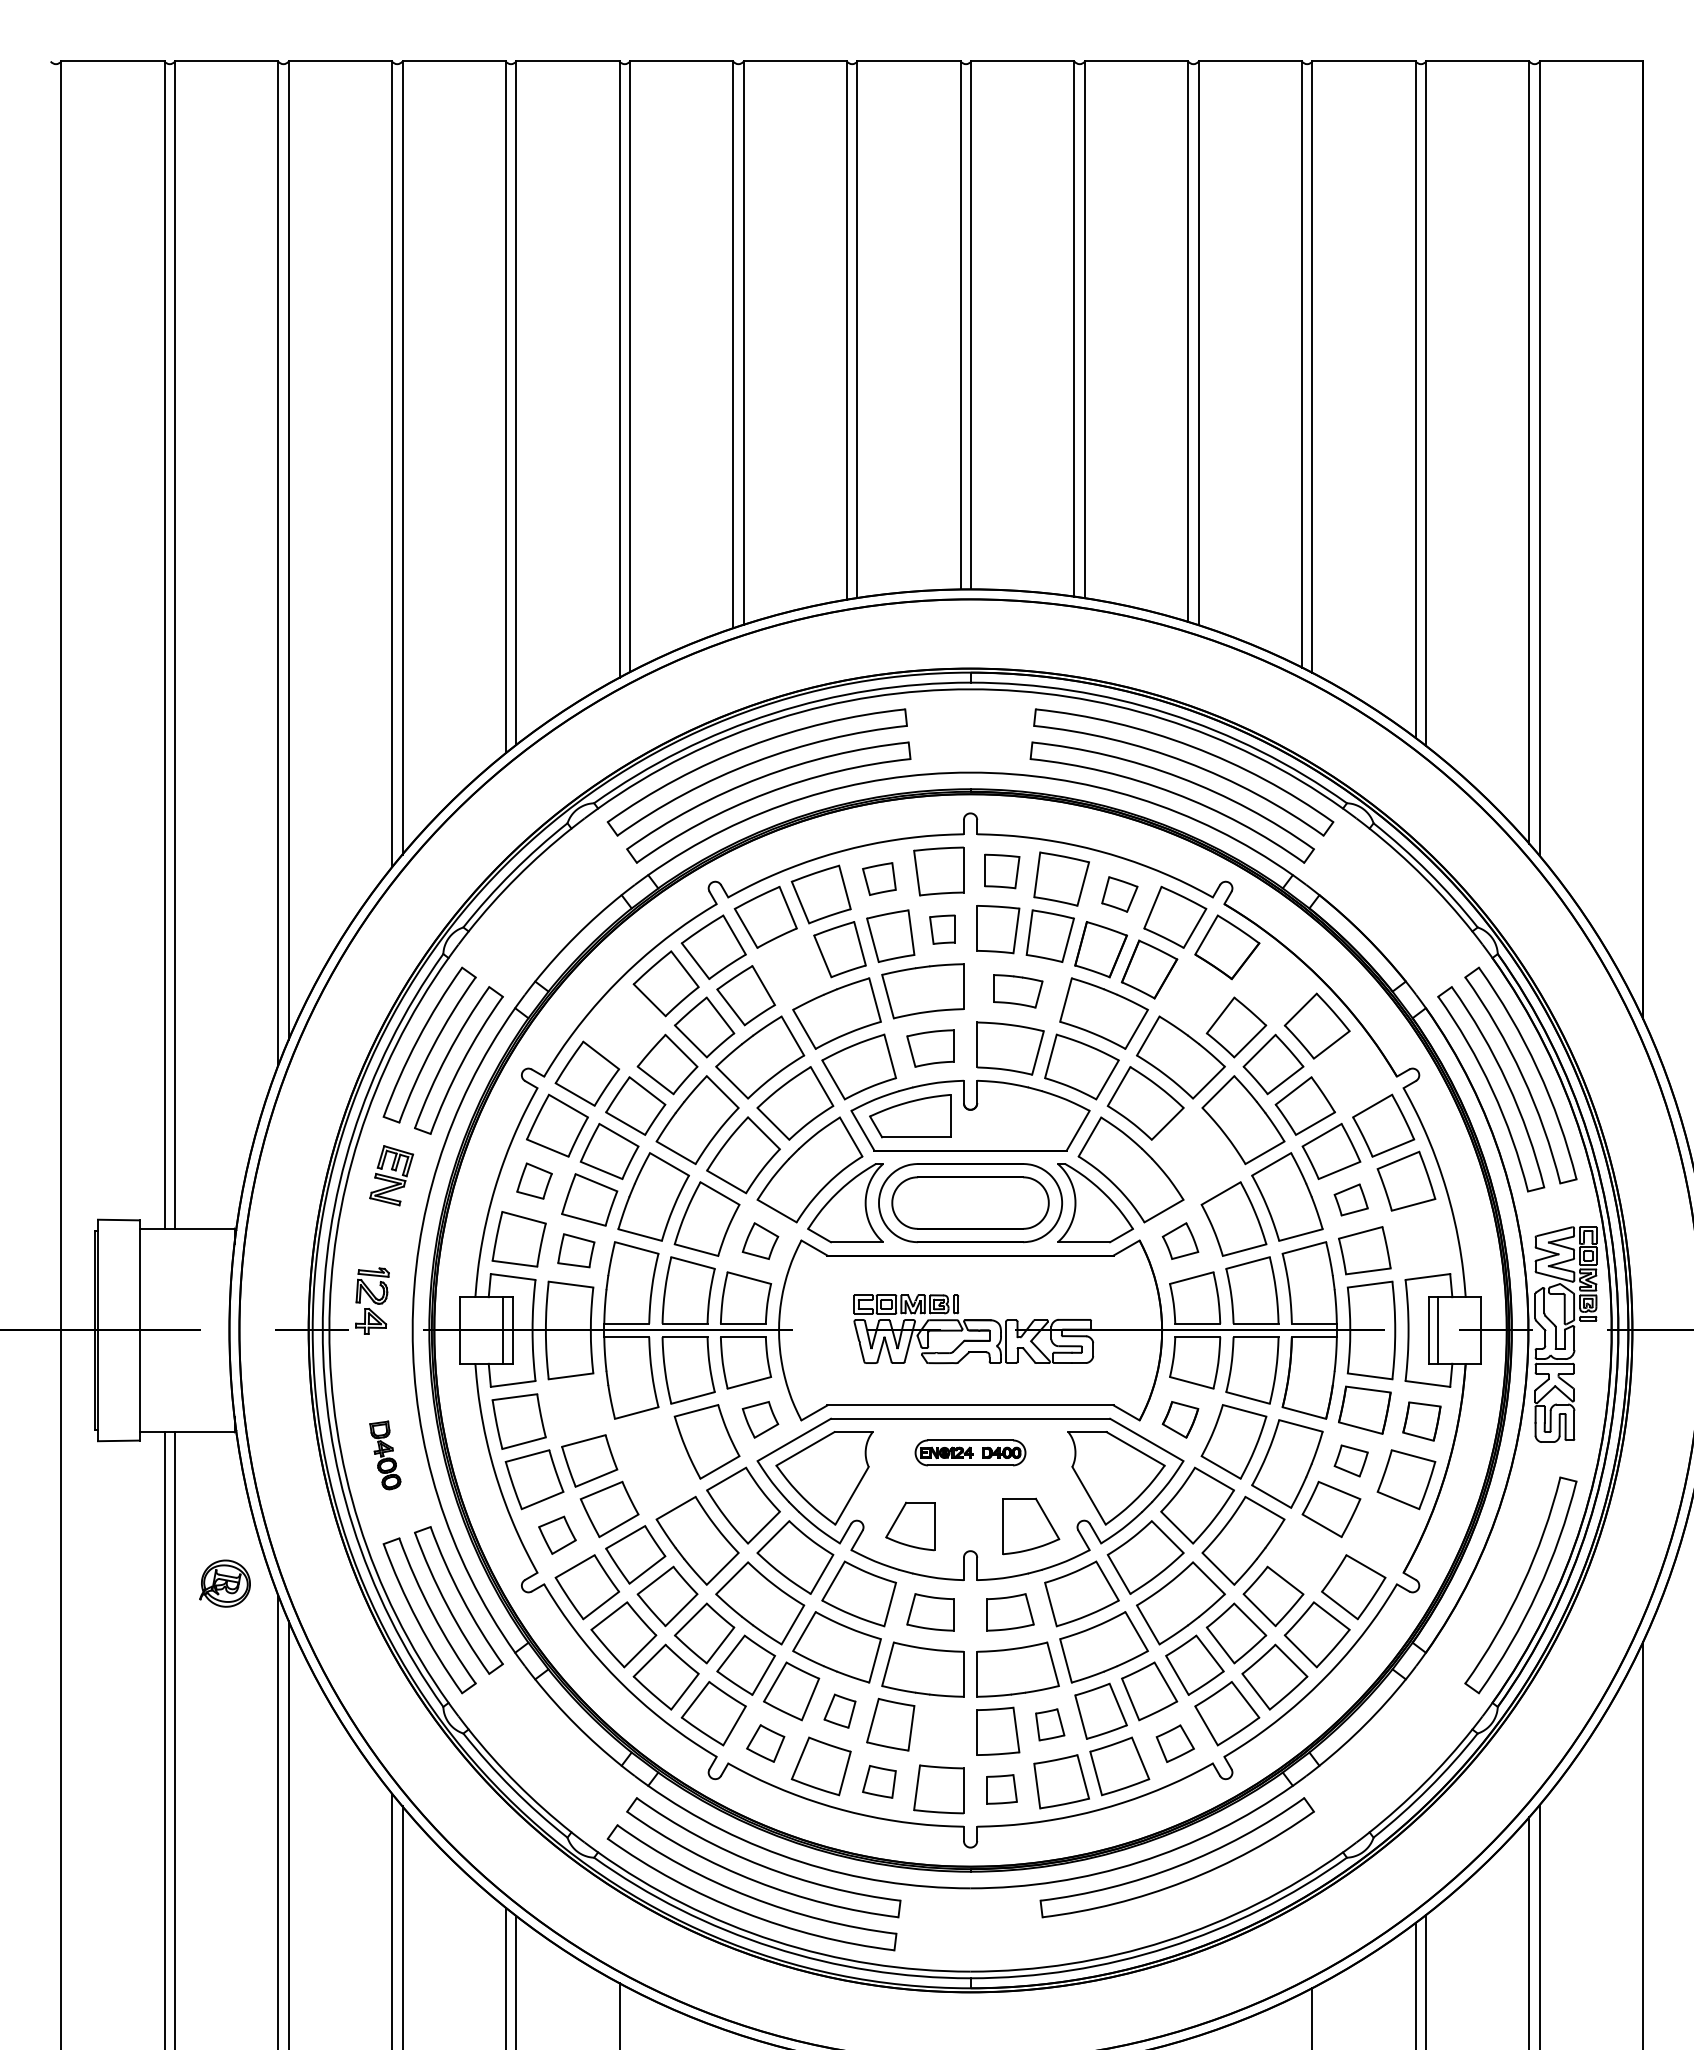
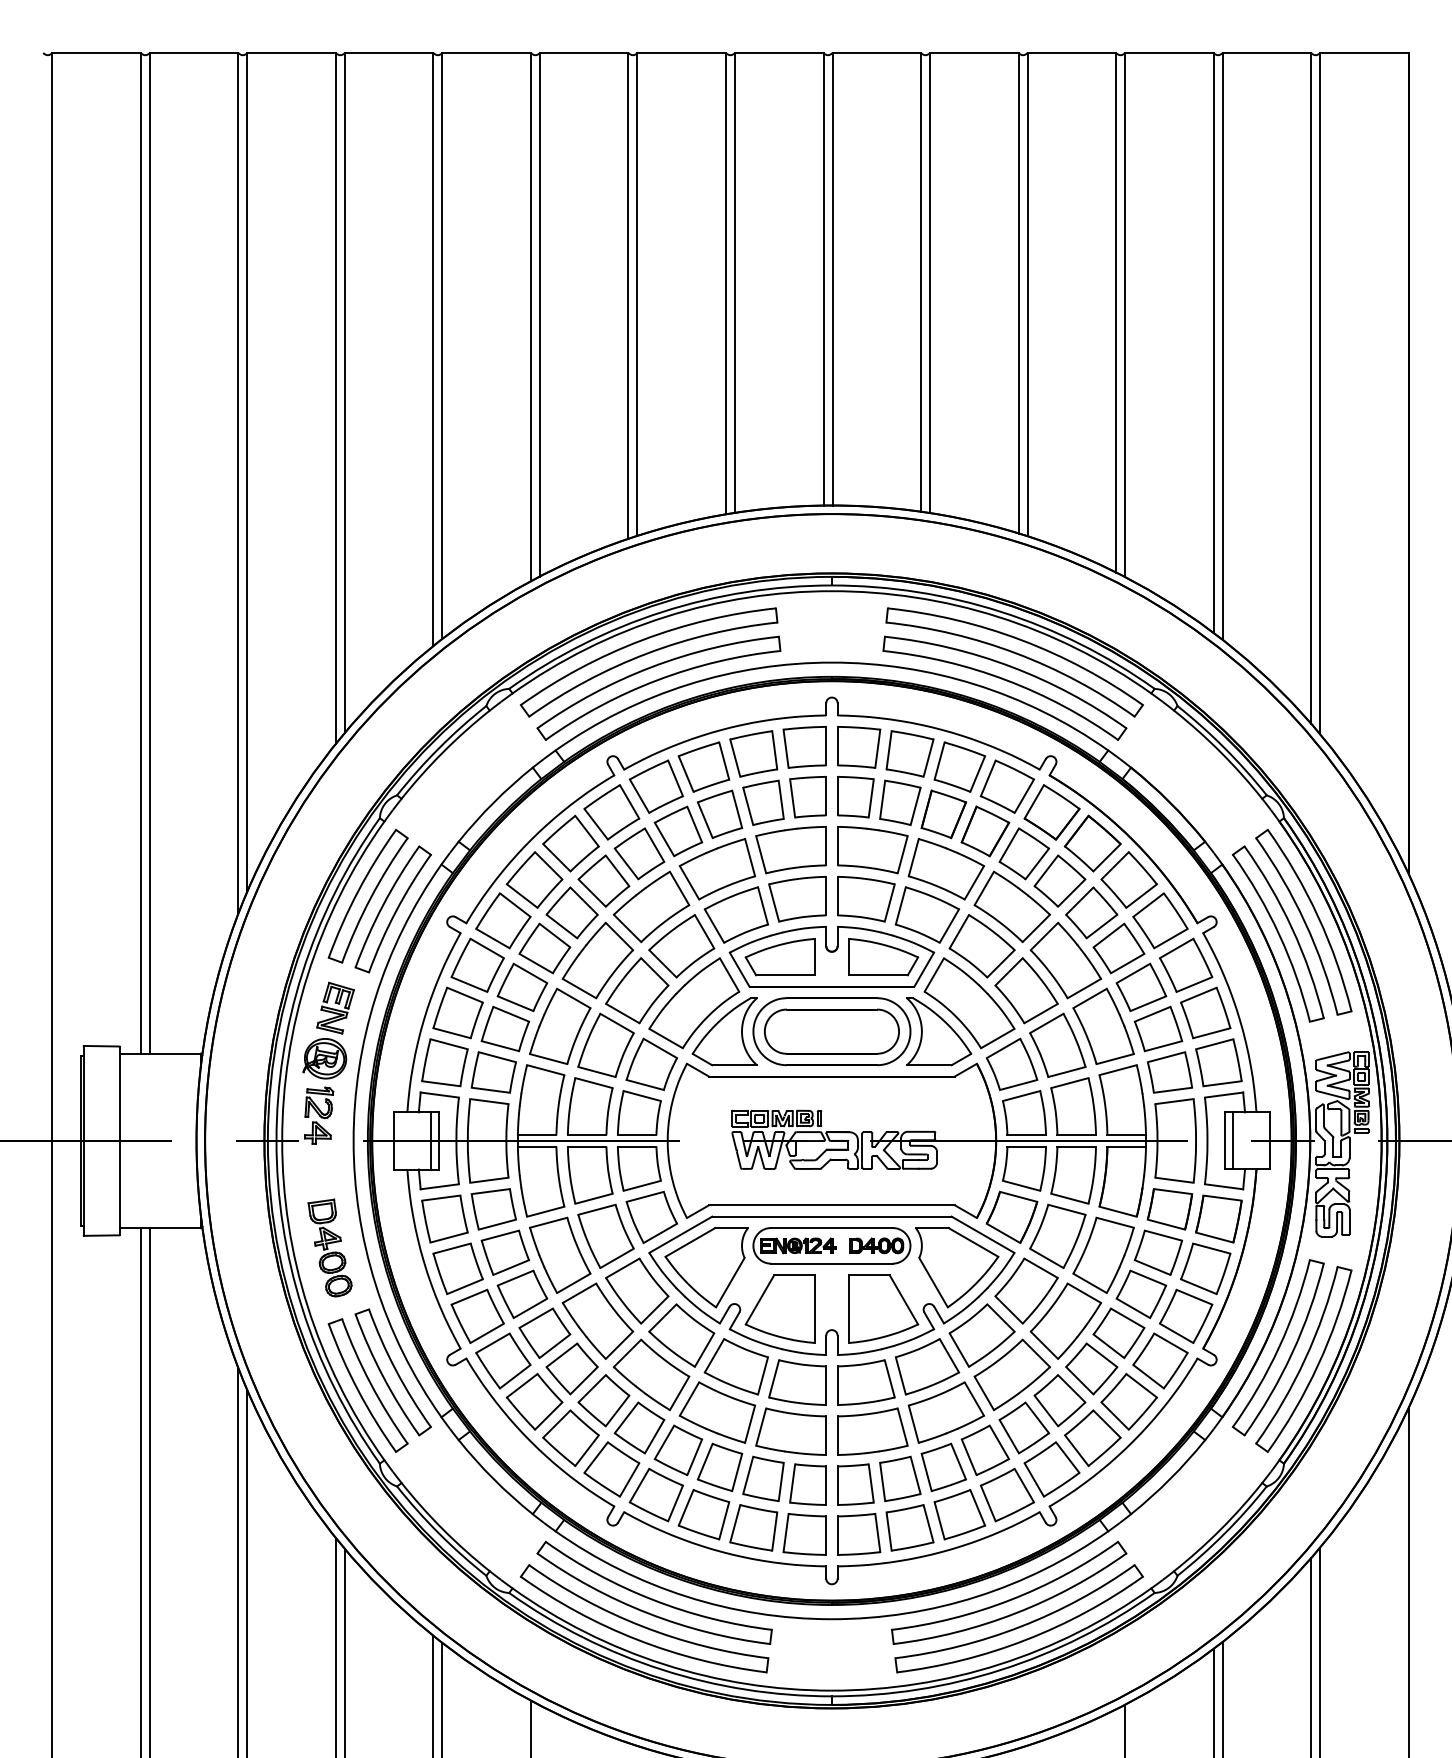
part: (1001, 871) -> (858, 747), size x1.43
part: (879, 878) -> (753, 753), size x1.67
part: (1119, 894) -> (959, 767), size x1.67
part: (942, 929) -> (807, 797), size x1.67
part: (791, 969) -> (678, 831), added
part: (1274, 983) -> (1092, 843), added
part: (1017, 991) -> (872, 850), size x1.67
part: (1194, 995) -> (1023, 853), added
part: (623, 1025) -> (534, 879), added
part: (930, 1048) -> (797, 899), size x1.43
part: (1353, 1073) -> (1160, 920), added
part: (1031, 1116) -> (884, 957), added
part: (1197, 1155) -> (1026, 990), added
part: (534, 1180) -> (458, 1012), size x1.67
part: (1350, 1199) -> (1157, 1028), size x1.67
part: (1421, 1239) -> (1218, 1062), added
part: (760, 1240) -> (651, 1063), size x1.67
part: (1180, 1240) -> (1011, 1063), size x1.67
part: (576, 1250) -> (494, 1072), size x1.43
part: (576, 1409) -> (494, 1208), added
part: (760, 1419) -> (651, 1217), size x1.67
part: (1180, 1419) -> (1011, 1217), size x1.67
part: (1421, 1421) -> (1218, 1218), size x1.43
part: (970, 1452) -> (831, 1245), size x1.67
part: (385, 1455) -> (330, 1248), size x1.67
part: (1350, 1460) -> (1157, 1252), size x1.67
part: (653, 1463) -> (560, 1254), added
part: (910, 1526) -> (780, 1308), size x1.67
part: (1031, 1526) -> (884, 1308), size x1.43
part: (557, 1535) -> (477, 1316), size x1.67
part: (1383, 1535) -> (1185, 1316), added
part: (1304, 1554) -> (1118, 1332), added
part: (1491, 1571) -> (1278, 1347), added
part: (224, 1583) -> (324, 1058), moved
part: (930, 1612) -> (797, 1382), size x1.43
part: (1010, 1612) -> (866, 1382), size x1.43
part: (839, 1710) -> (719, 1466), size x1.67
part: (1049, 1724) -> (899, 1478), size x1.67
part: (942, 1730) -> (807, 1483), added
part: (765, 1743) -> (656, 1495), size x1.67
part: (1175, 1743) -> (1007, 1495), size x1.67
part: (879, 1781) -> (753, 1527), size x1.67
part: (1001, 1789) -> (858, 1534), size x1.67
part: (1191, 1895) -> (1021, 1625), added

